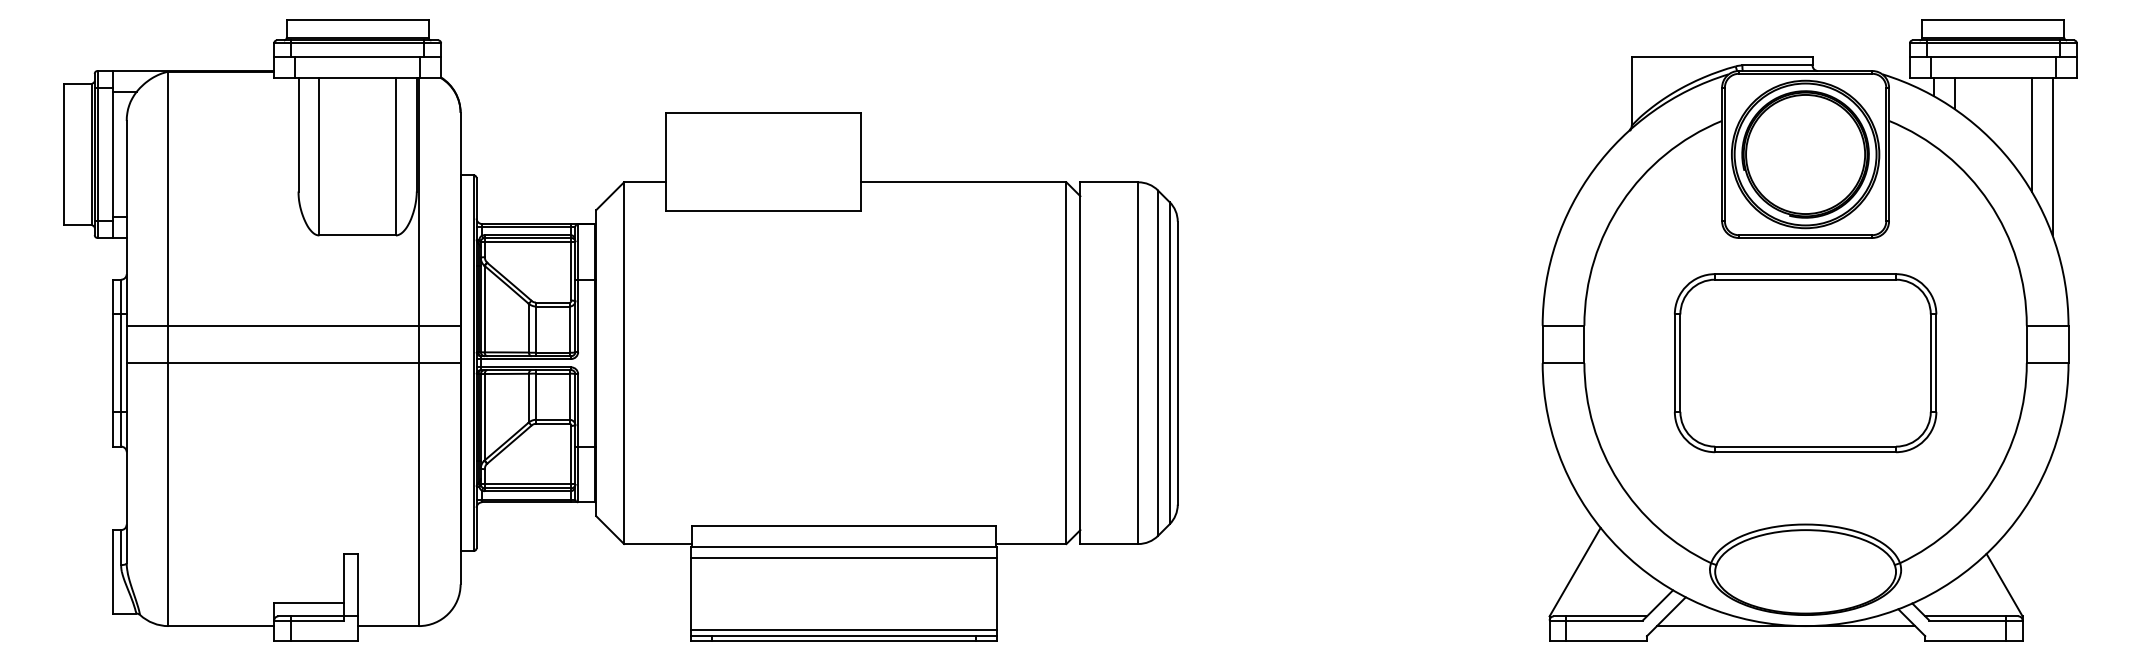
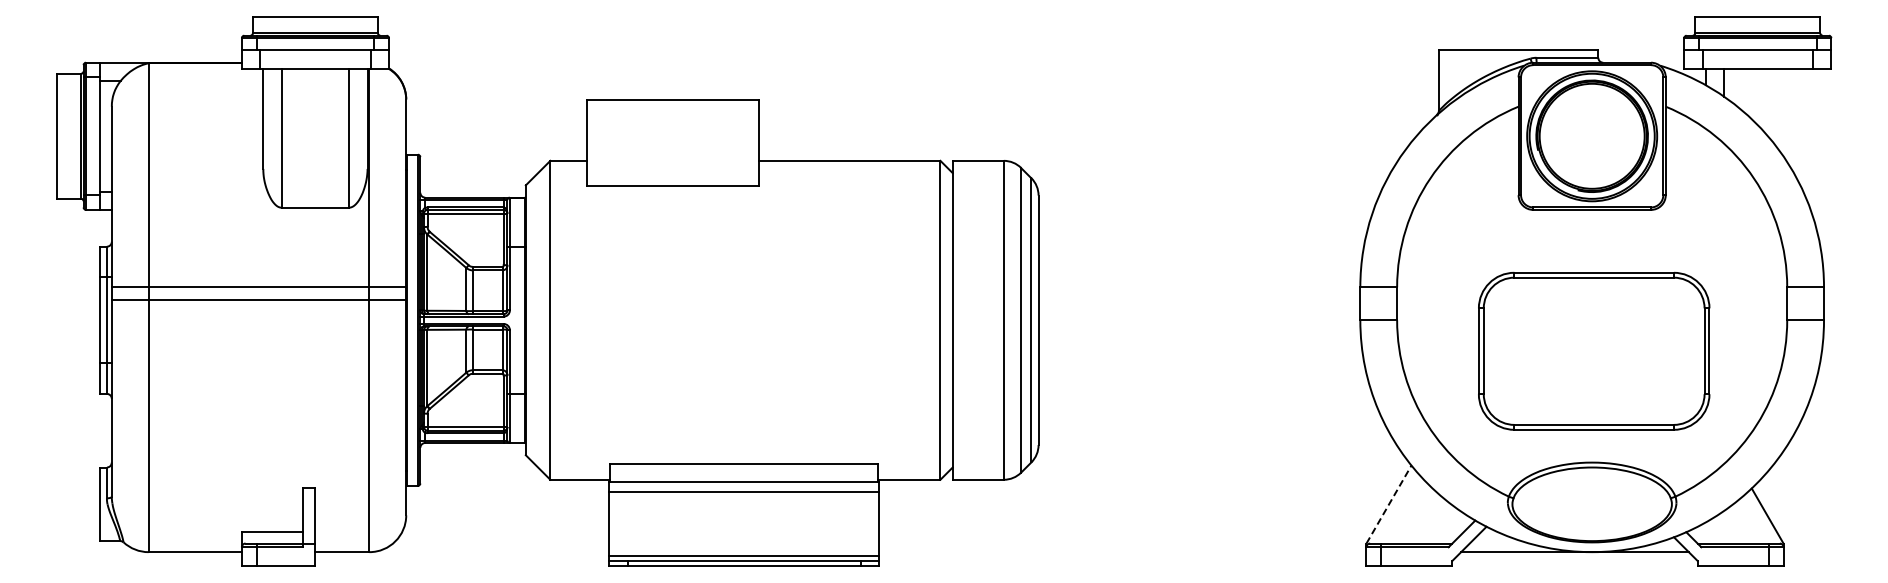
line: (2031, 134) -> (1791, 118), removed
line: (2052, 155) -> (1809, 137), removed
part: (1805, 362) -> (1594, 350), moved
line: (293, 363) -> (258, 300), moved
line: (1575, 572) -> (1389, 504), solid -> dashed

